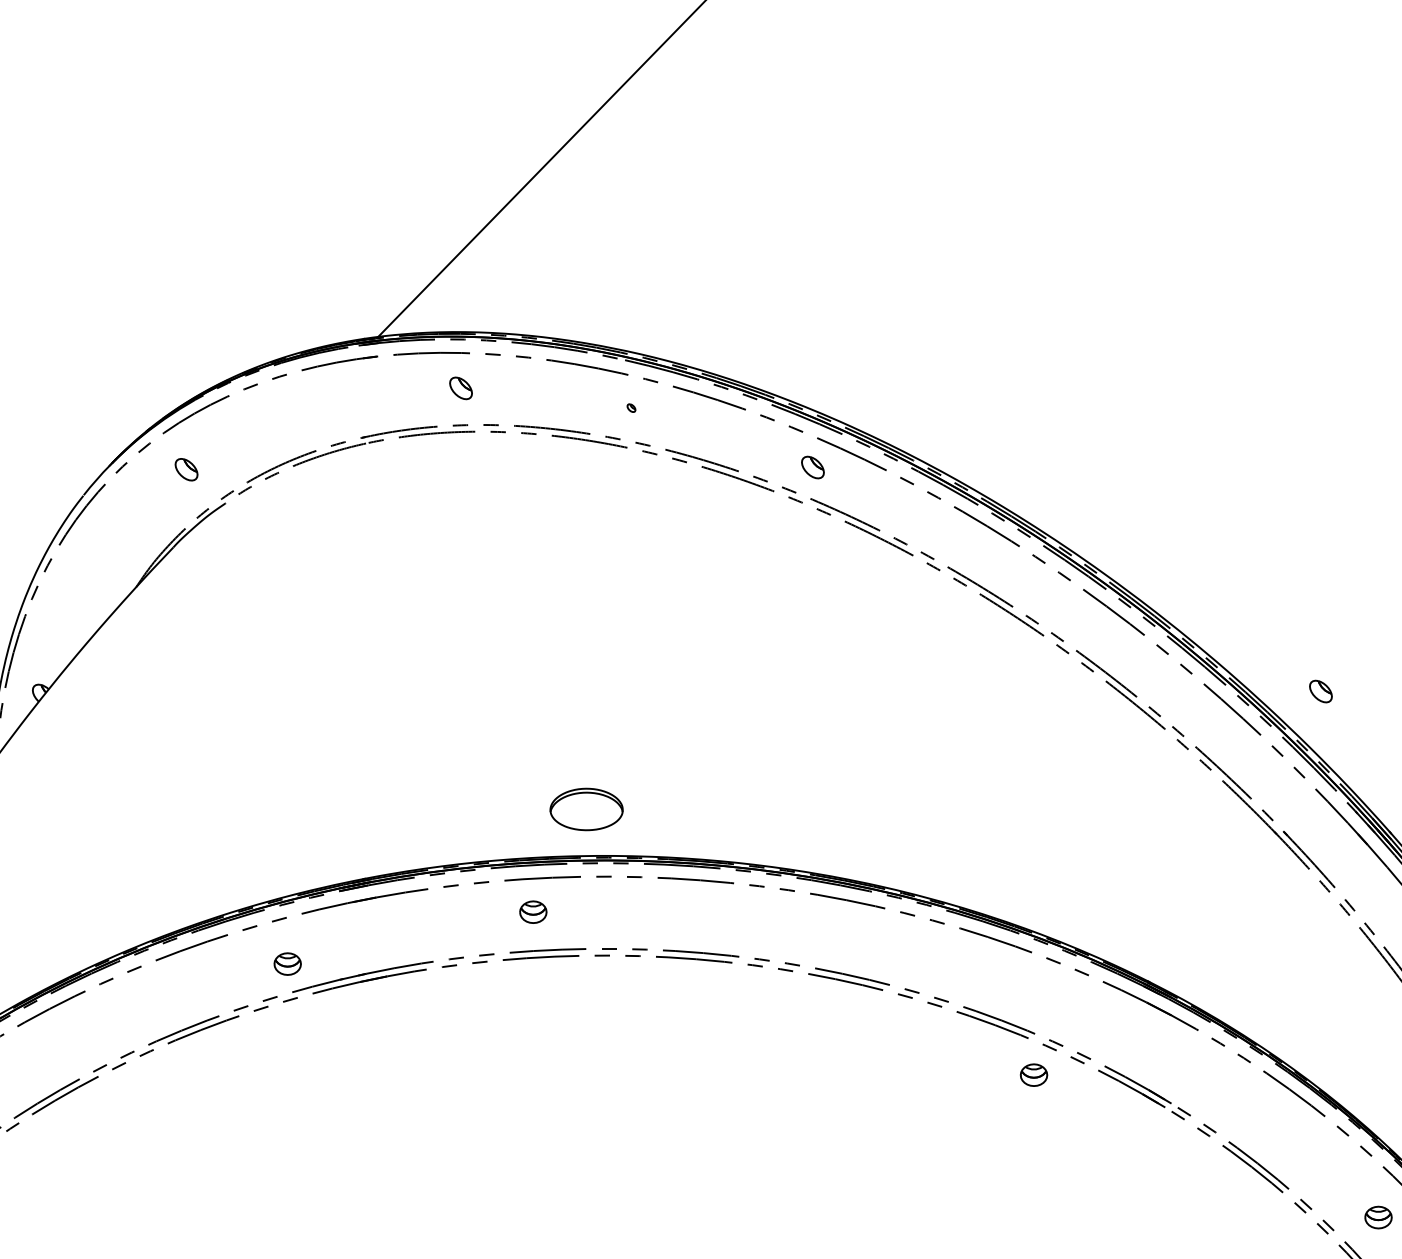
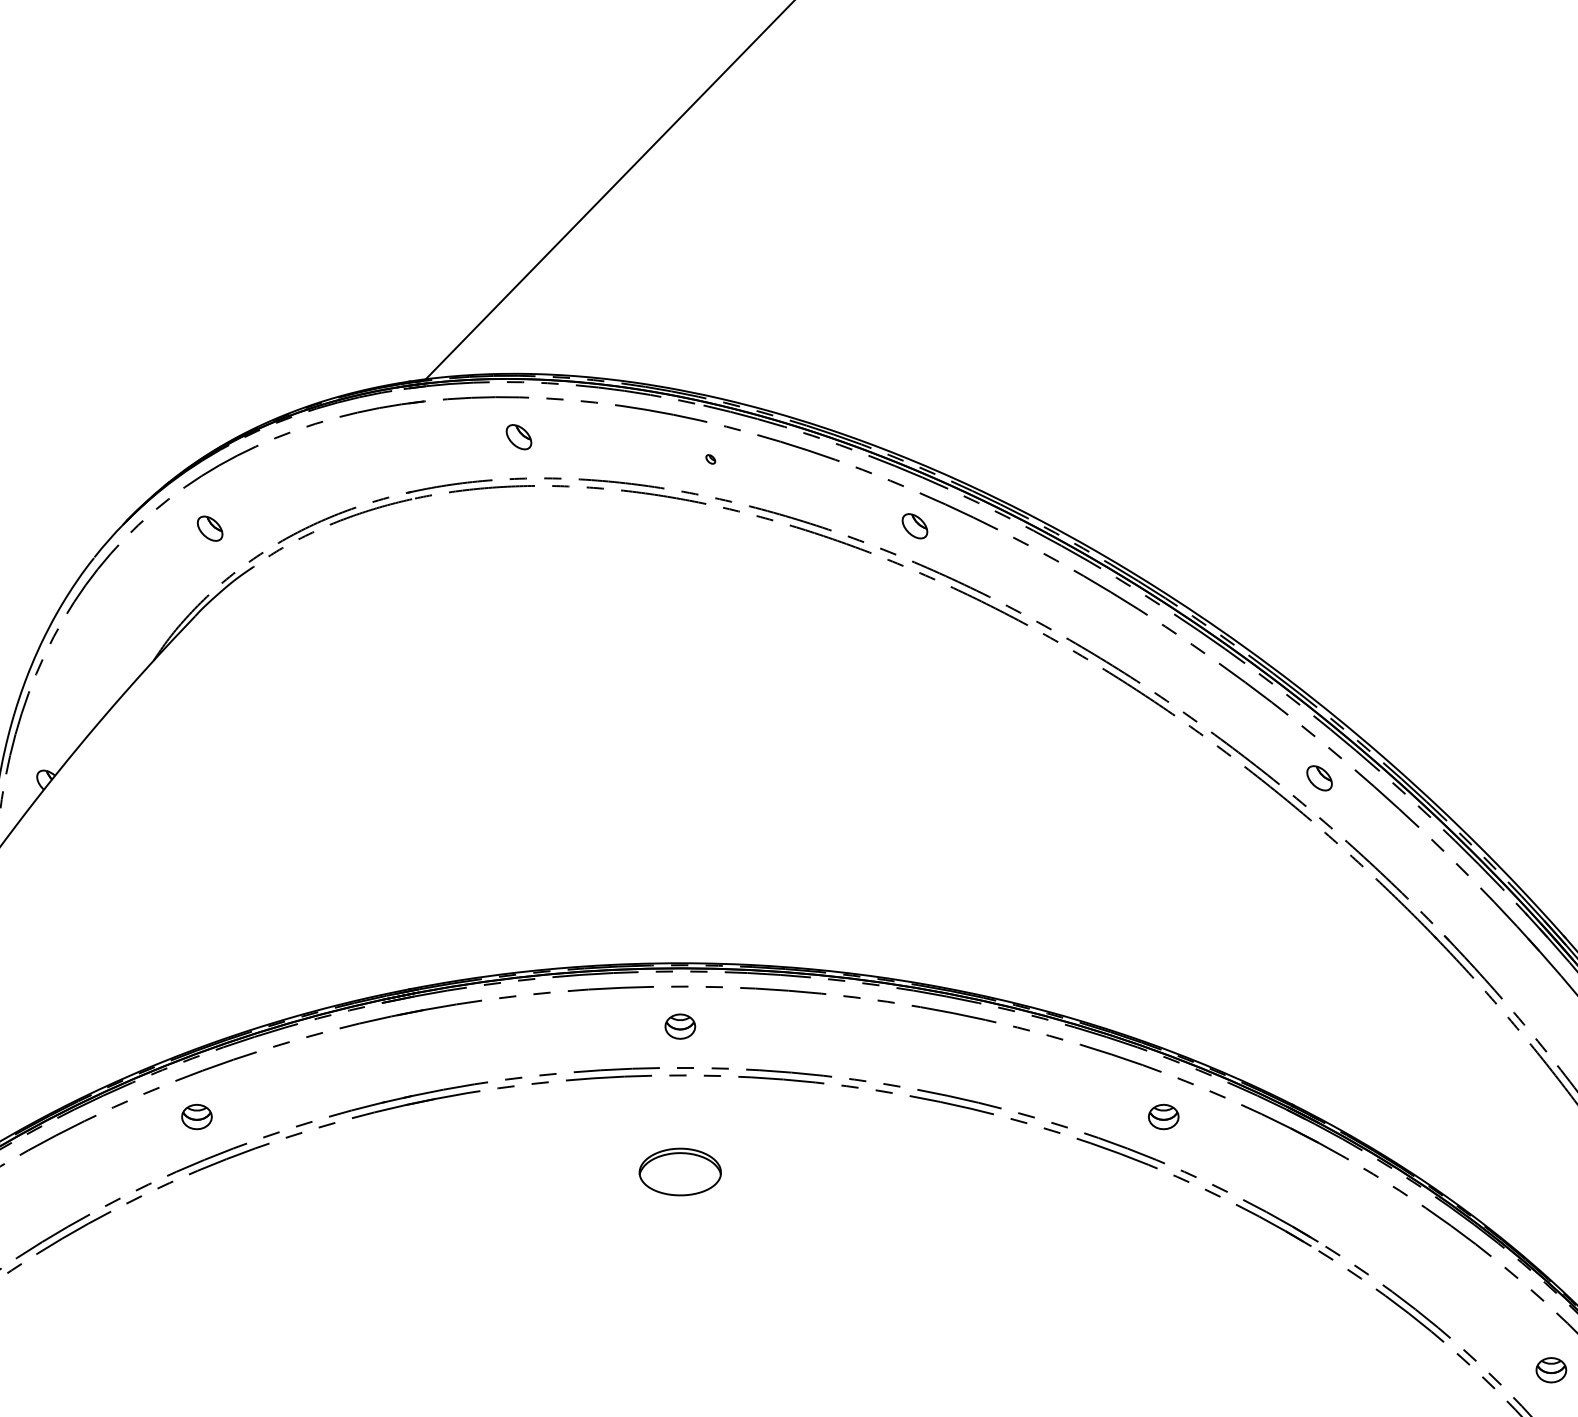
part: (1320, 691) -> (1319, 778), moved
part: (585, 809) -> (679, 1171), moved
part: (533, 912) -> (680, 1026), moved
part: (287, 963) -> (196, 1116), moved
part: (1033, 1074) -> (1163, 1116), moved

